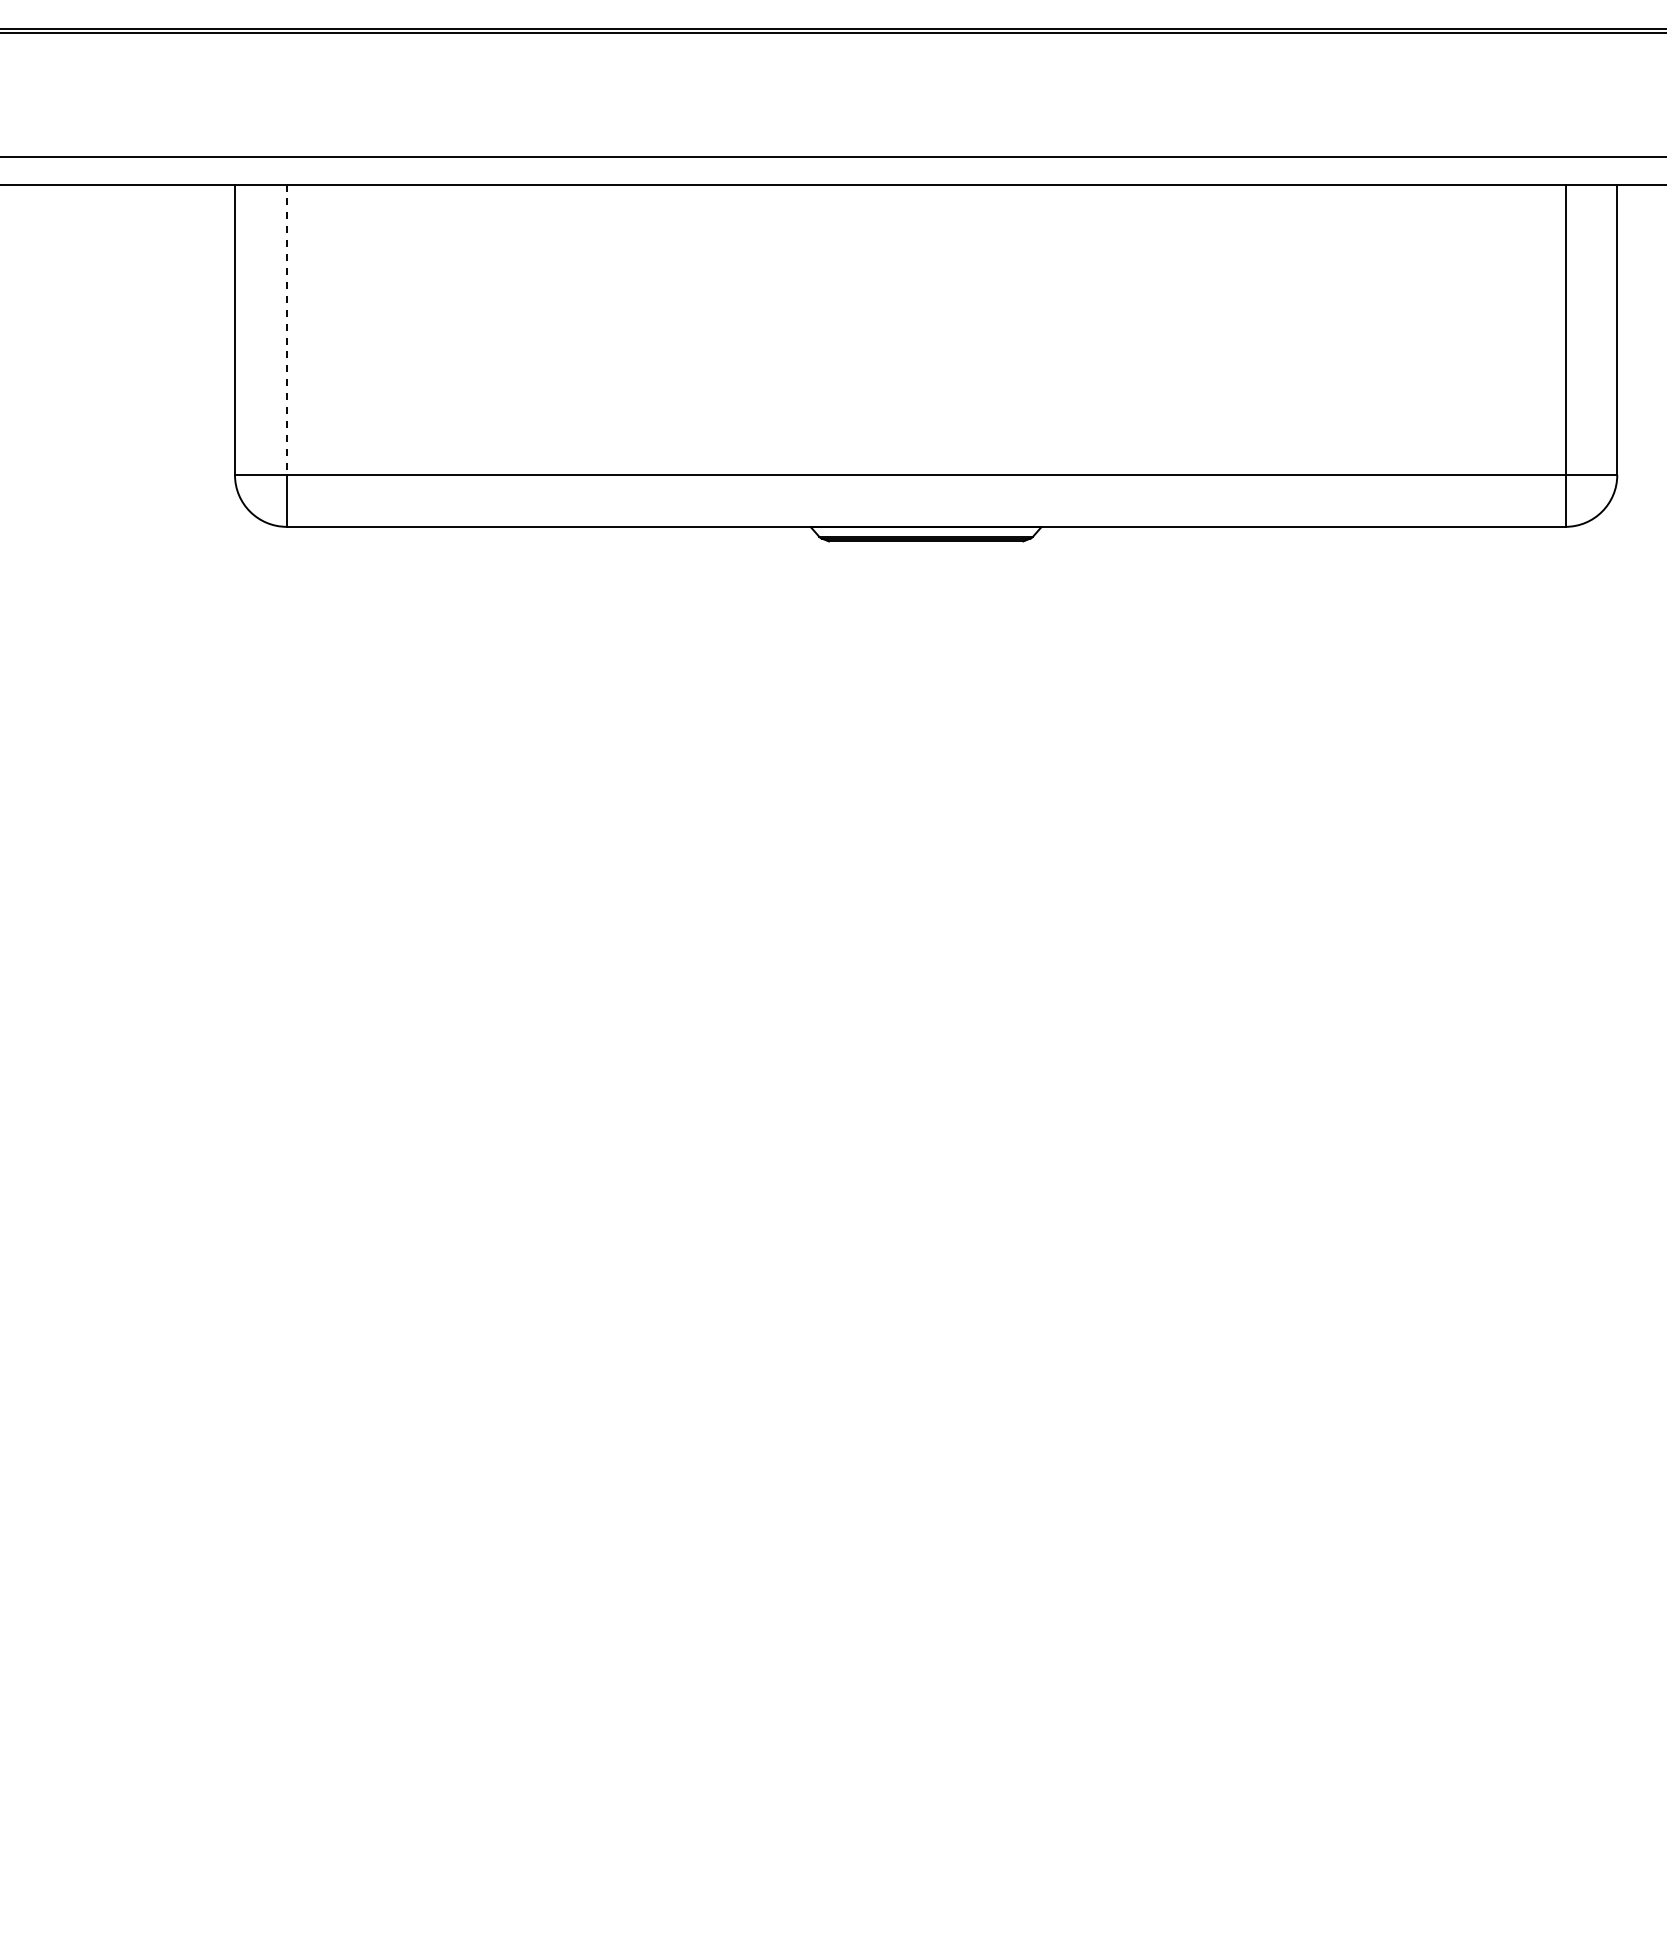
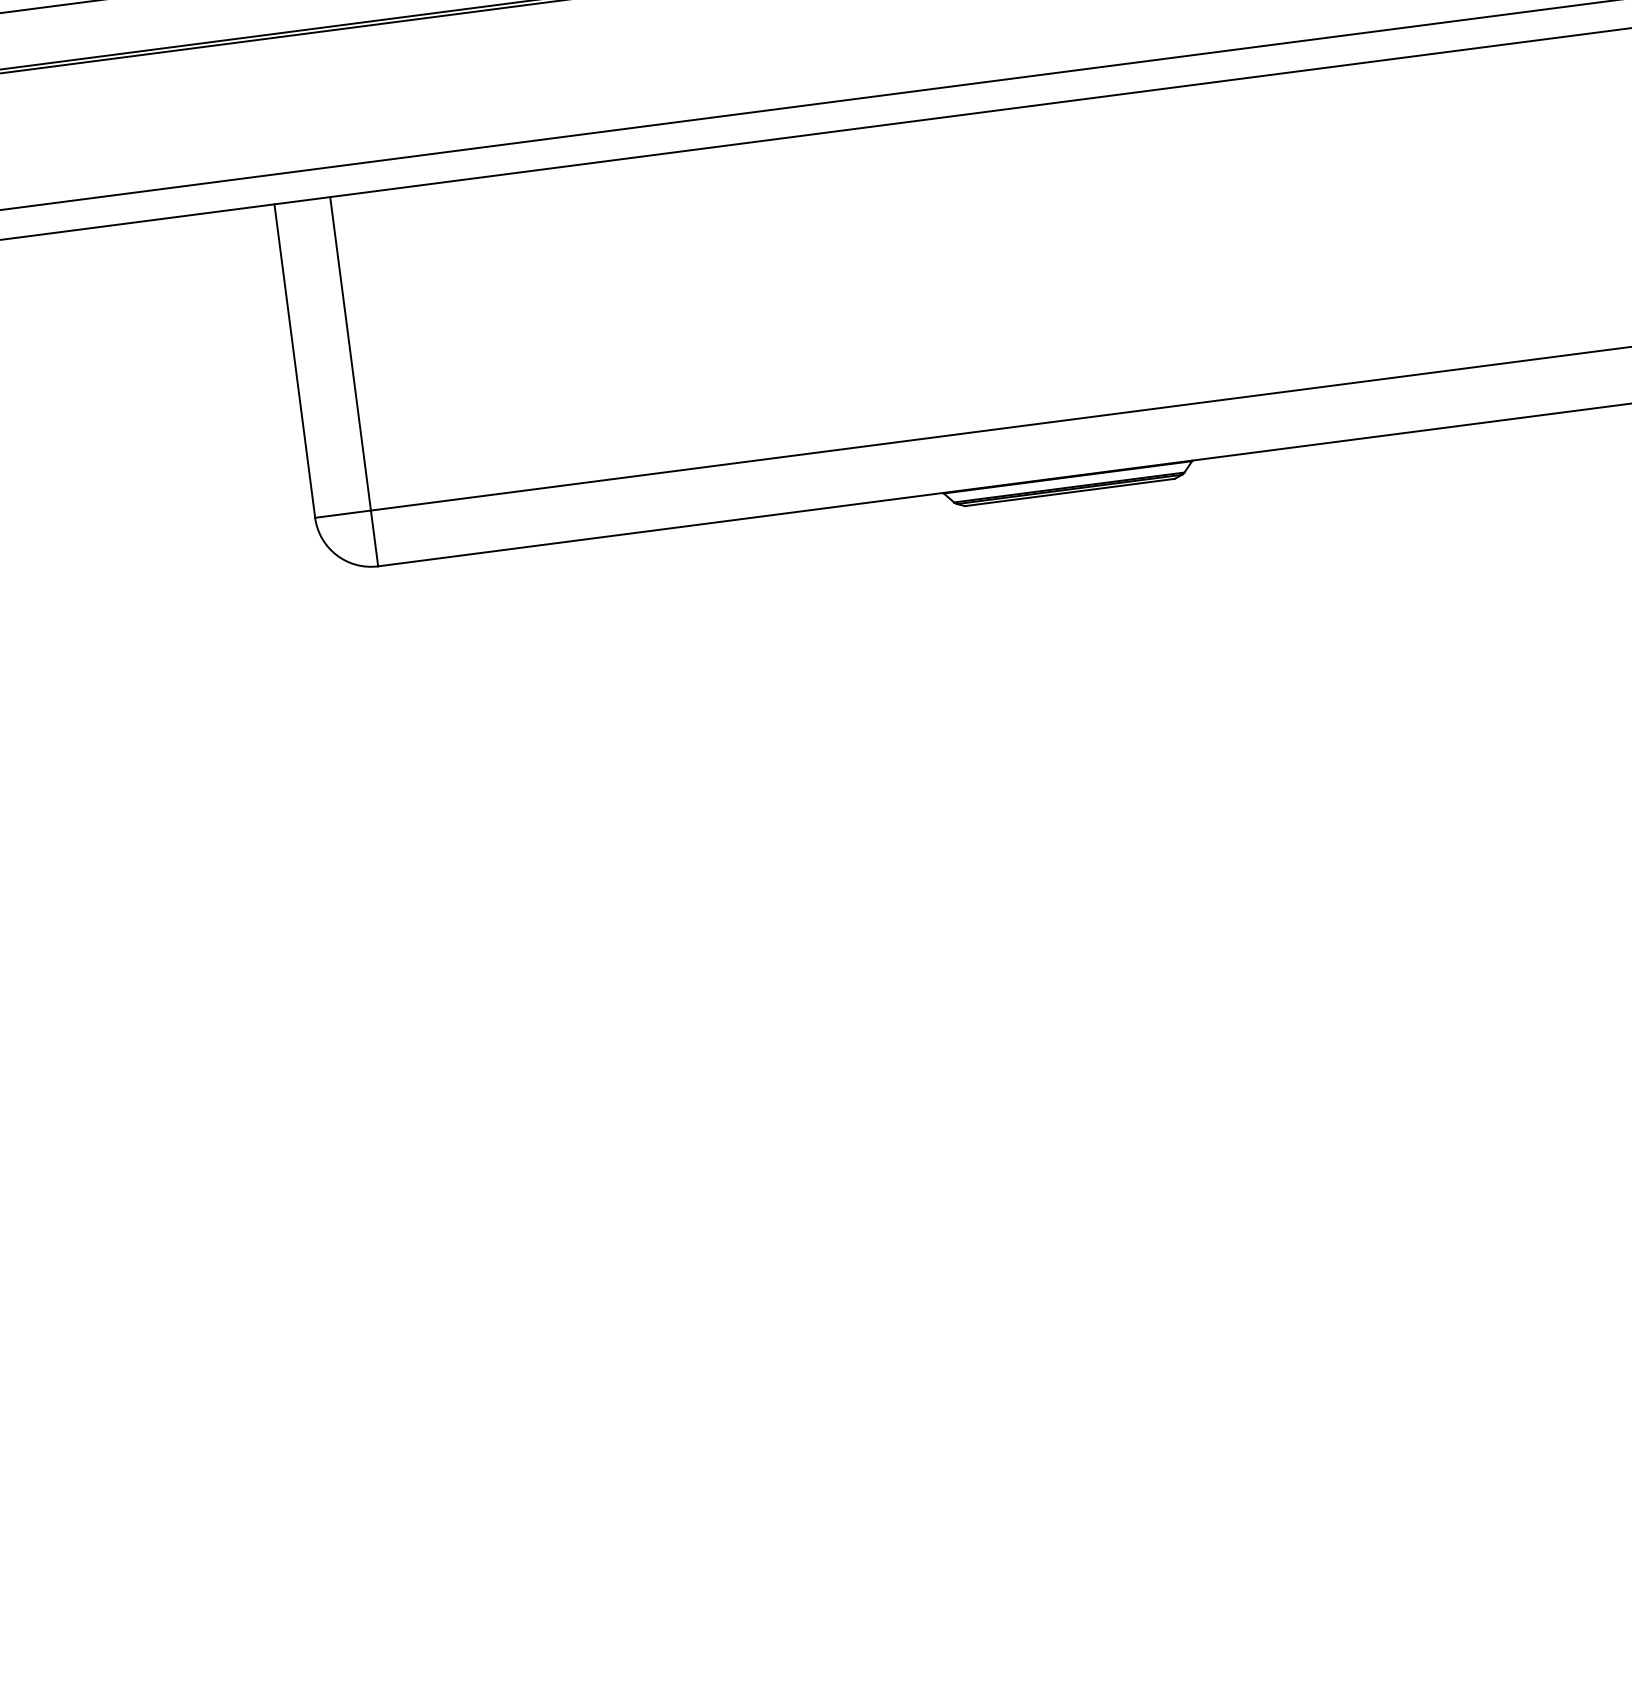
line: (286, 330) -> (350, 354), dashed -> solid

